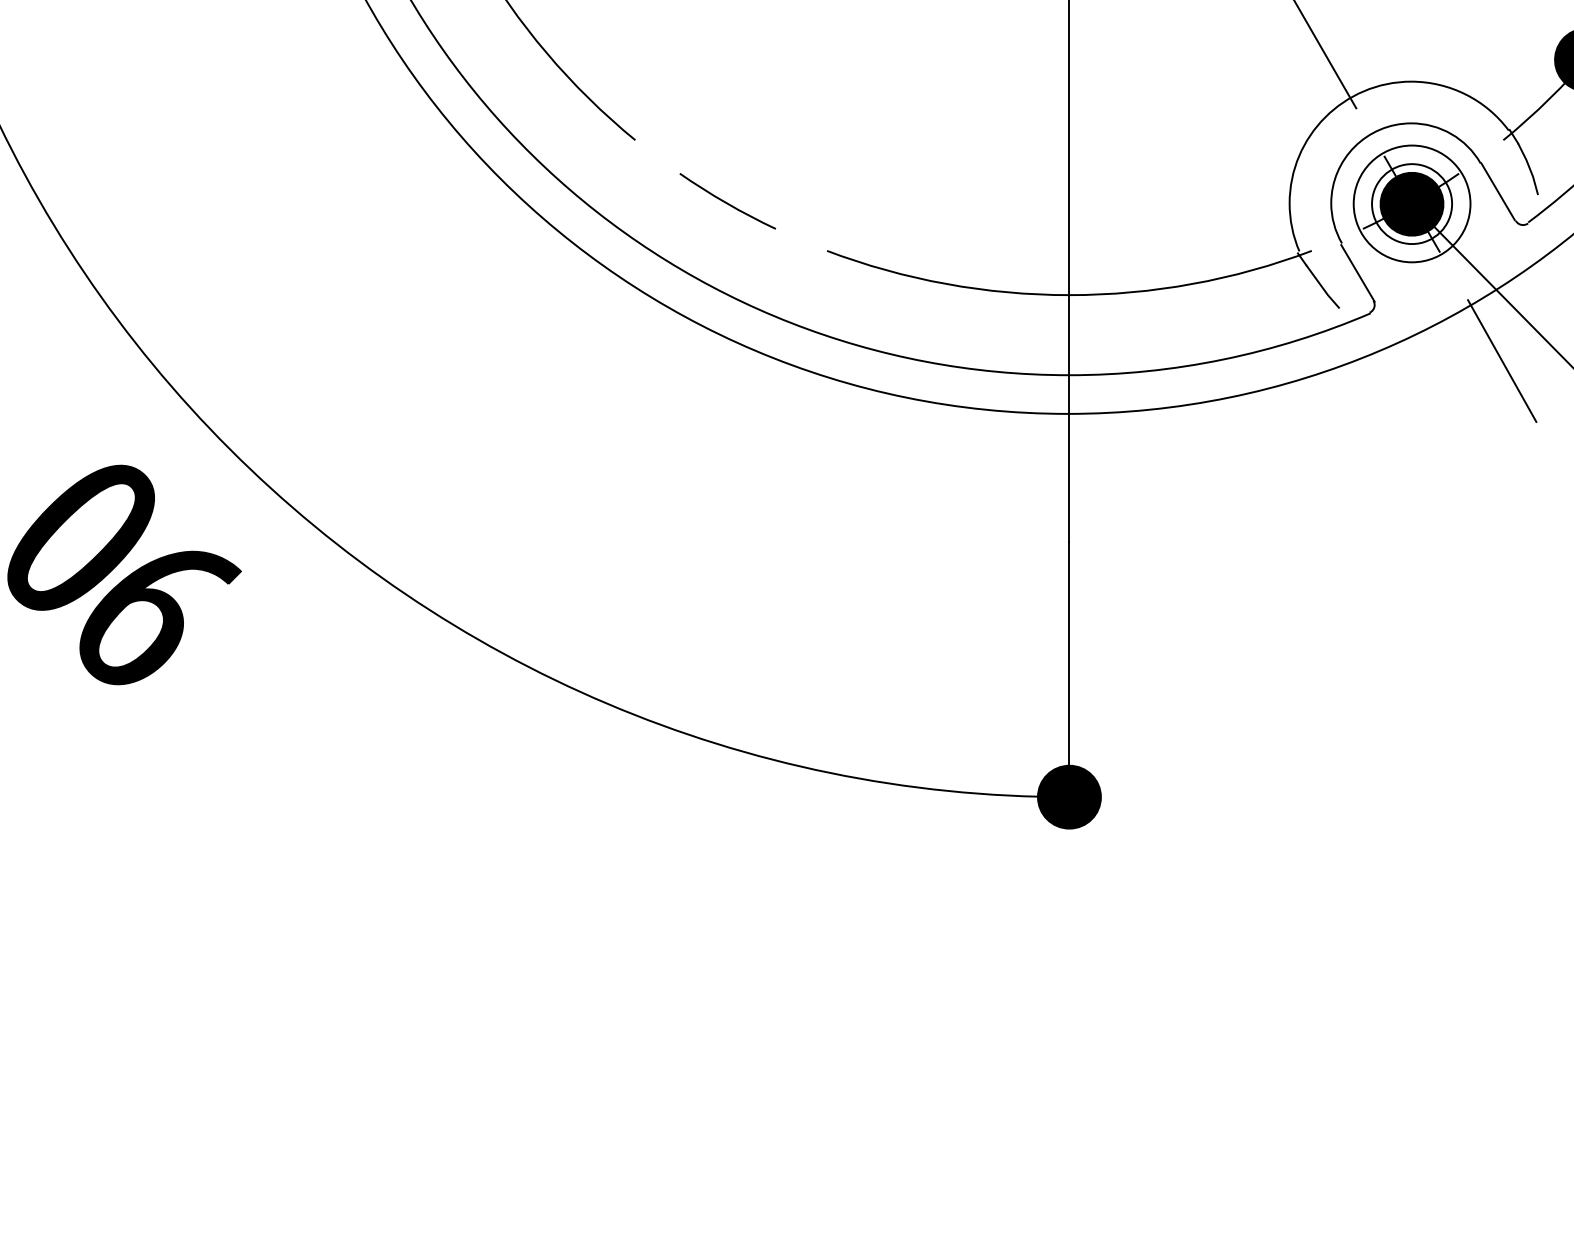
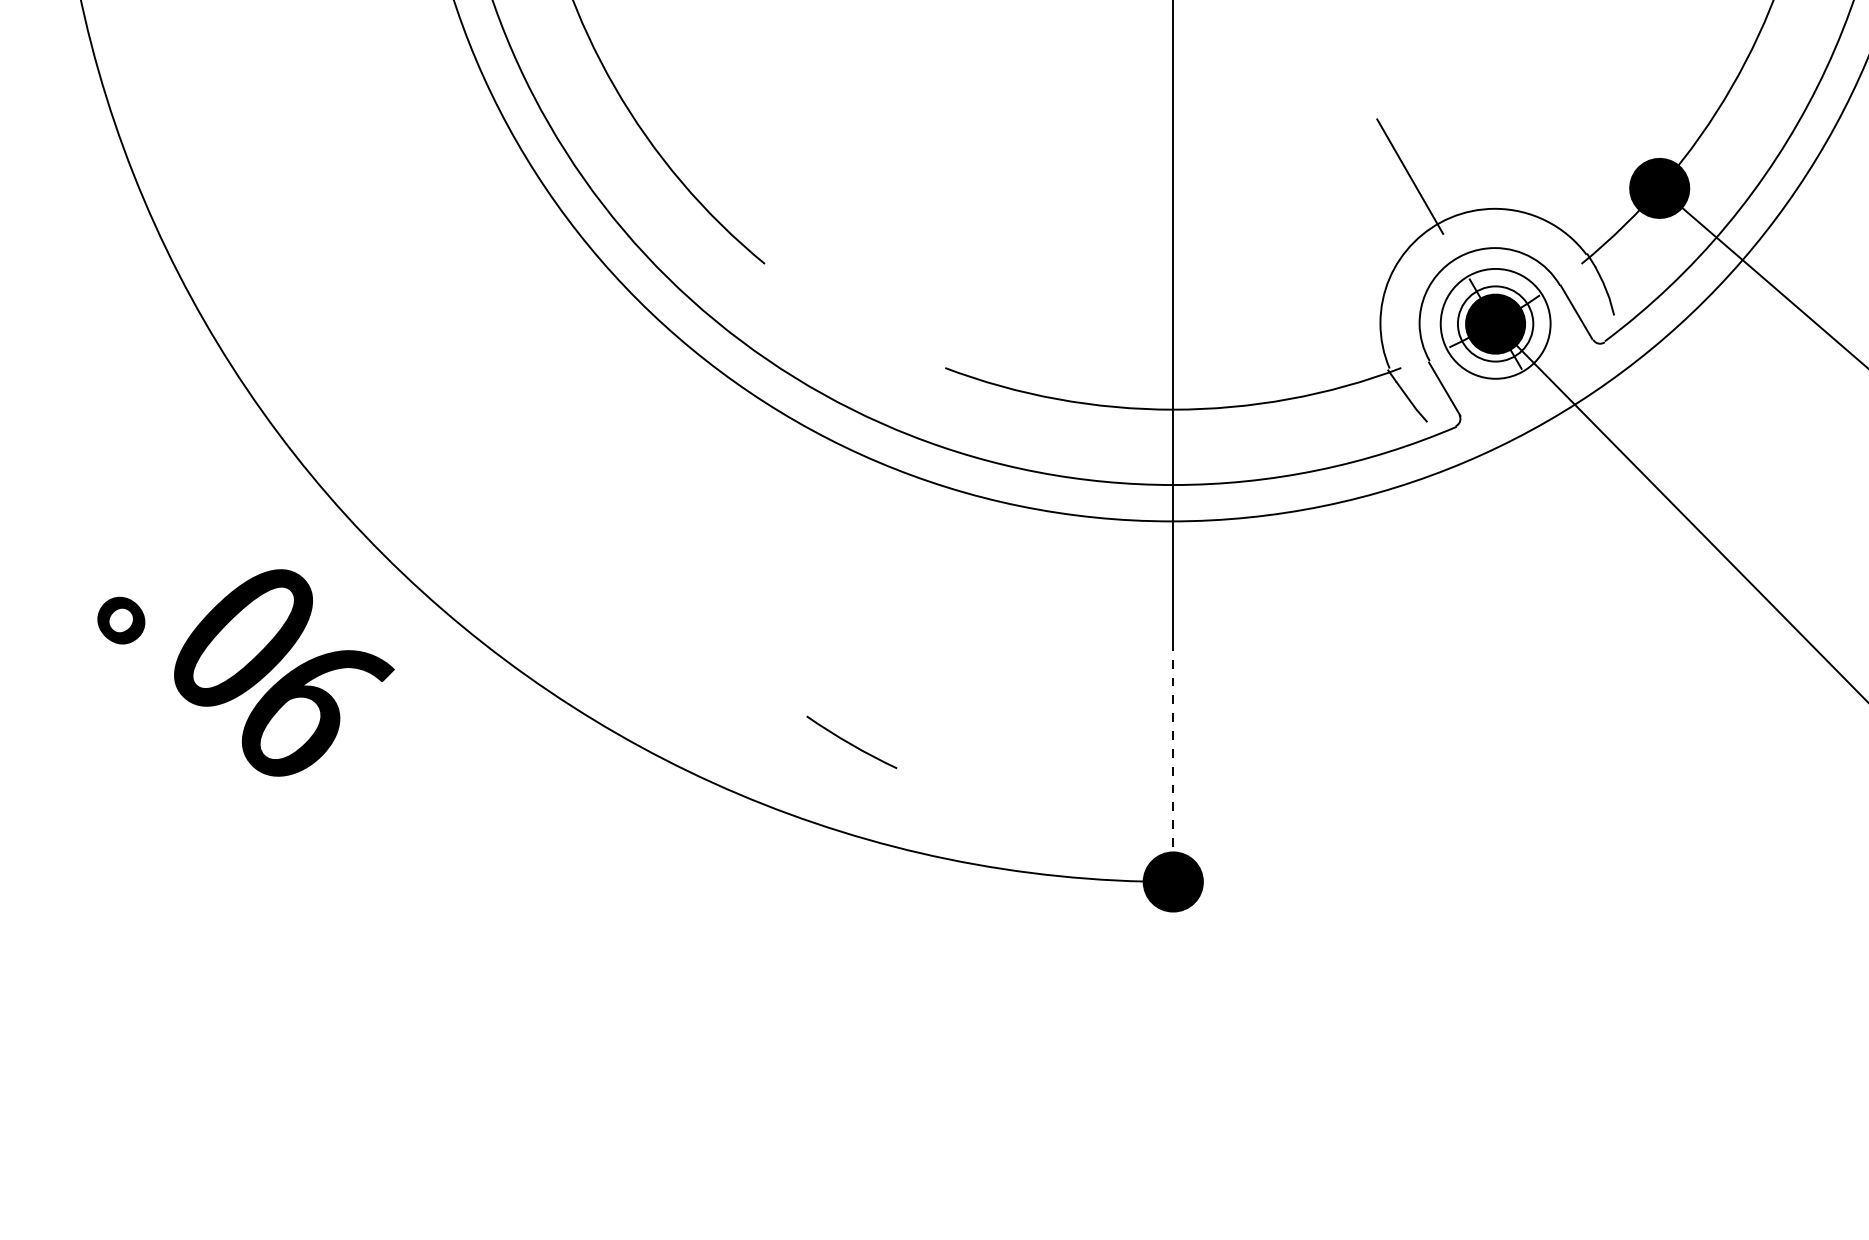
curve: (726, 201) -> (850, 742), moved
line: (1502, 360) -> (1580, 471), removed
line: (1069, 670) -> (1173, 762), solid -> dashed

